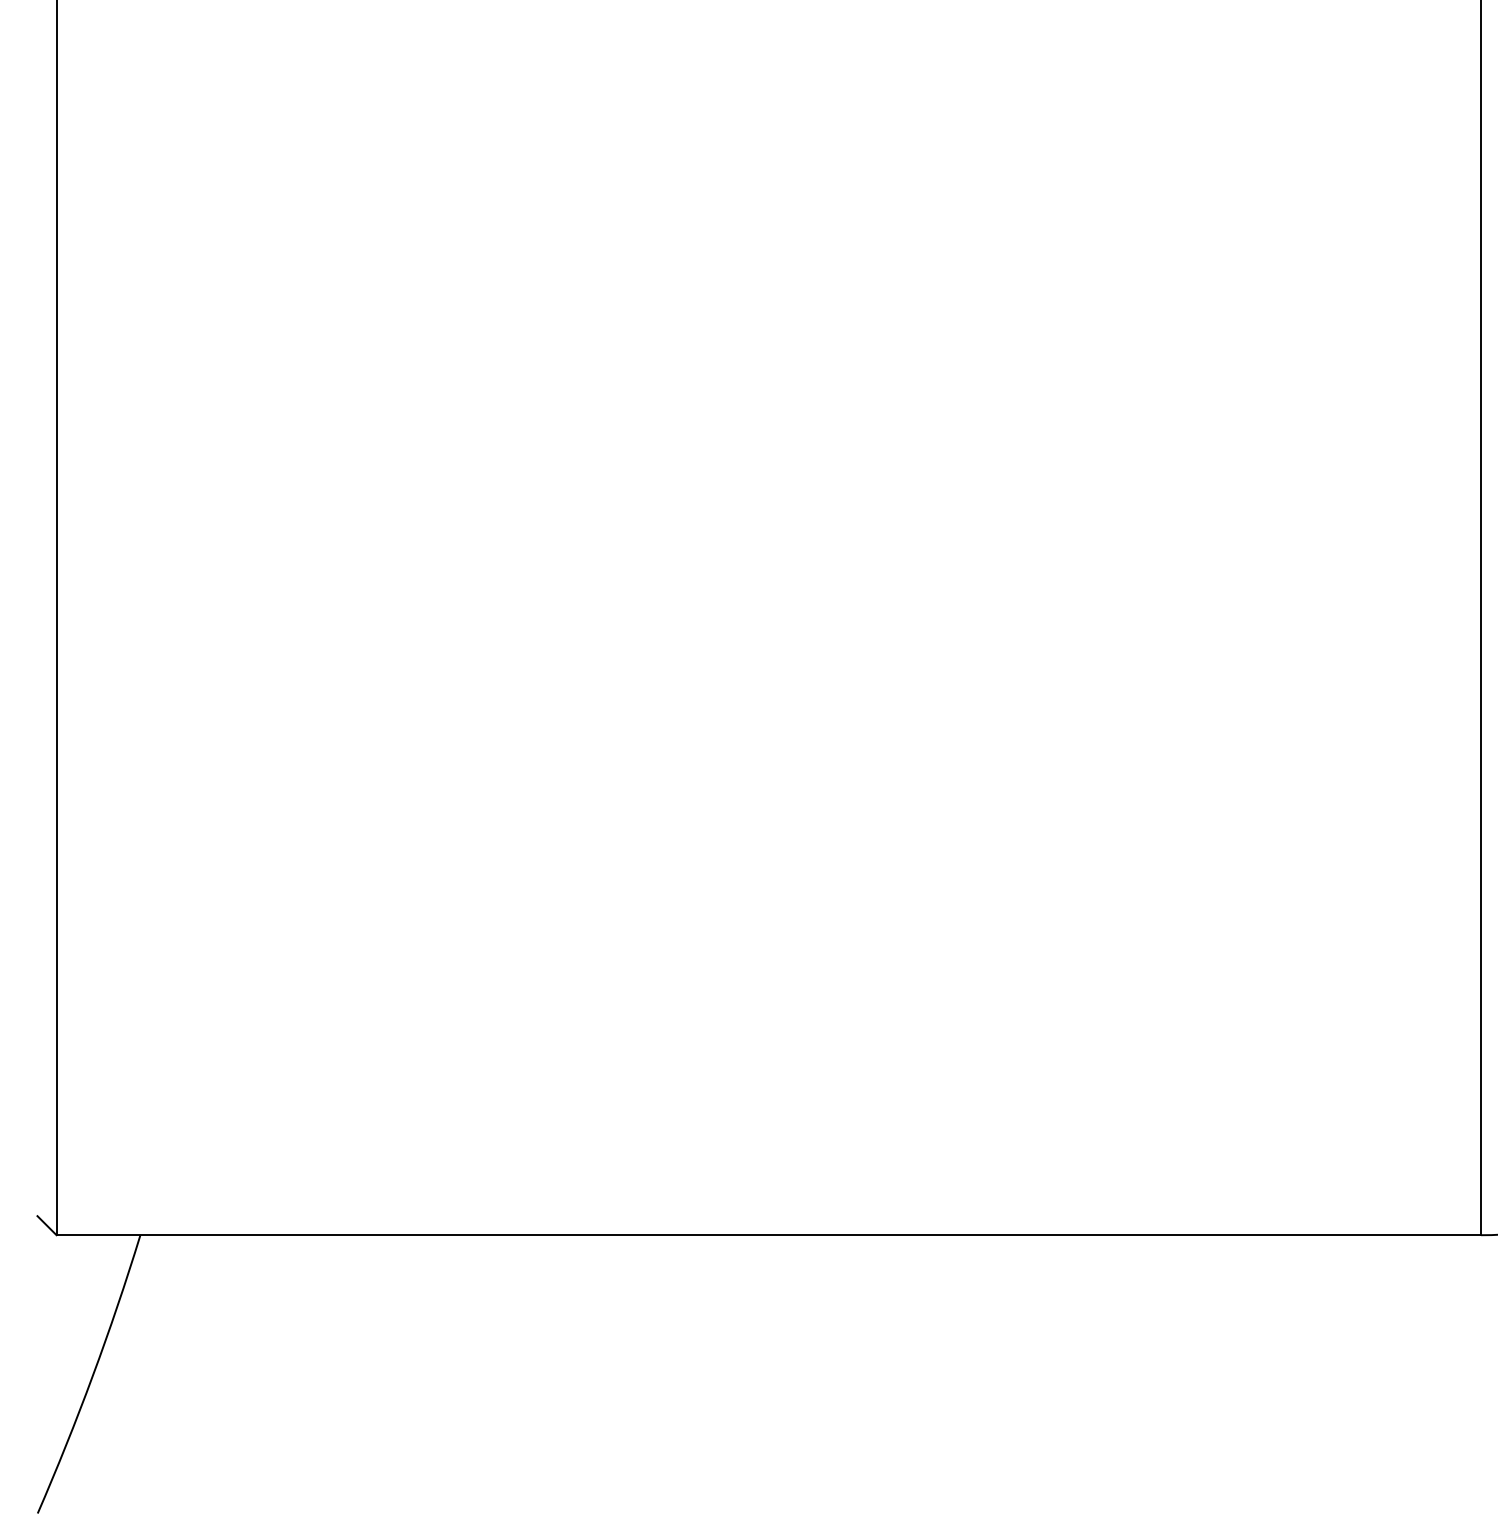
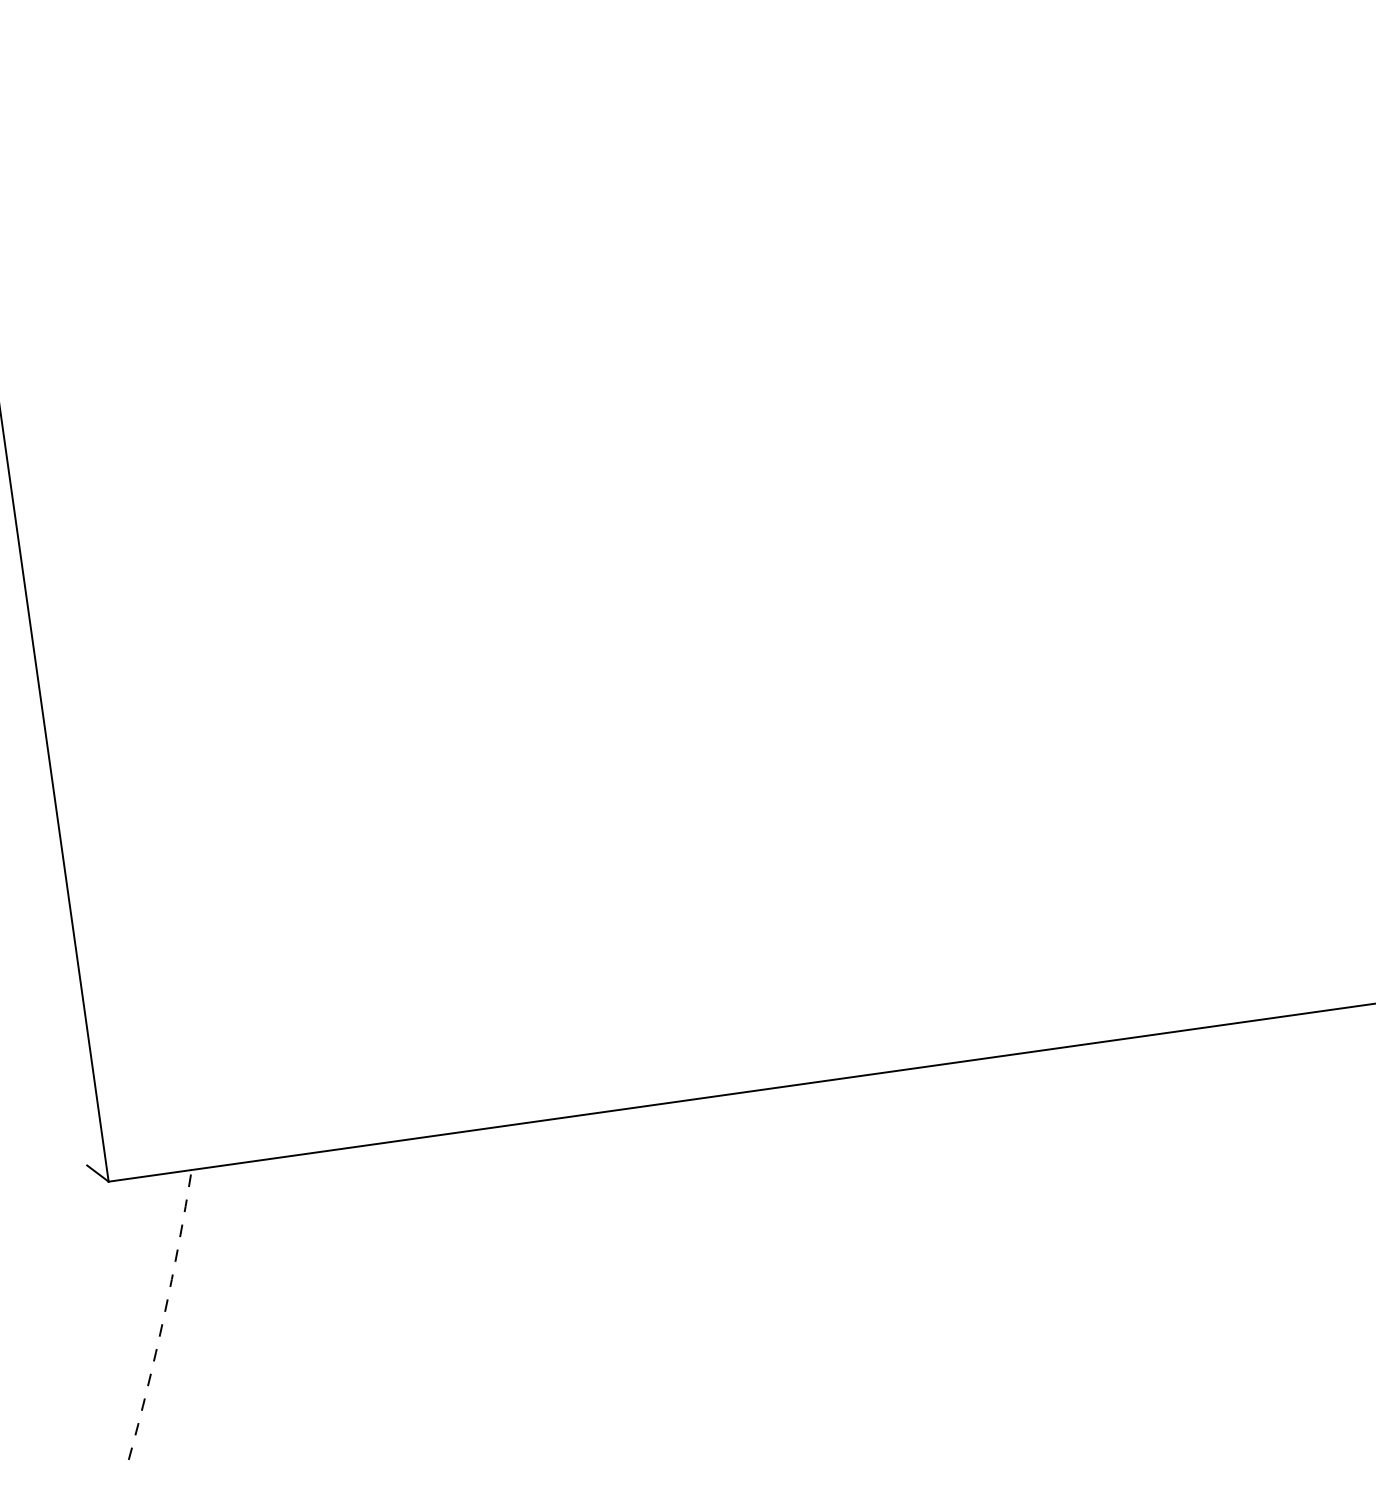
arc: (92, 1375) -> (163, 1315), solid -> dashed

